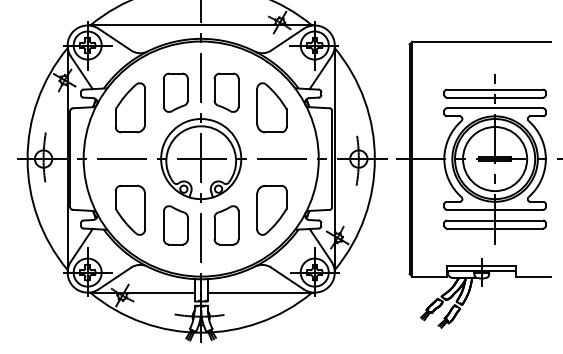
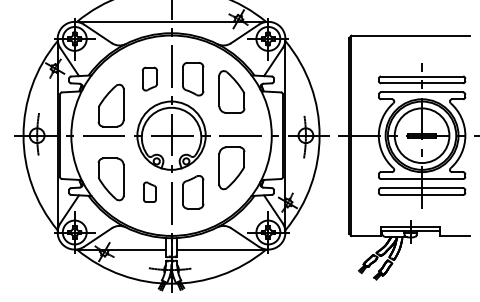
part: (175, 92) -> (149, 78), size x0.7
part: (129, 107) -> (110, 105), moved
part: (271, 210) -> (231, 168), moved
part: (175, 225) -> (149, 192), size x0.6

